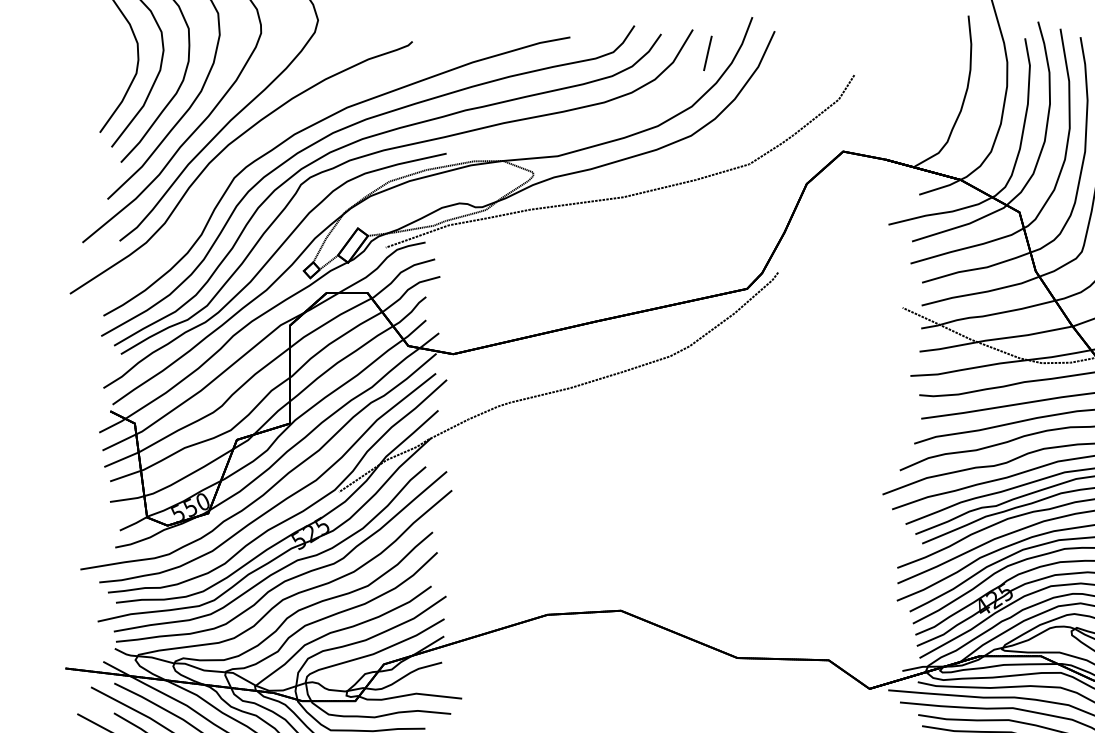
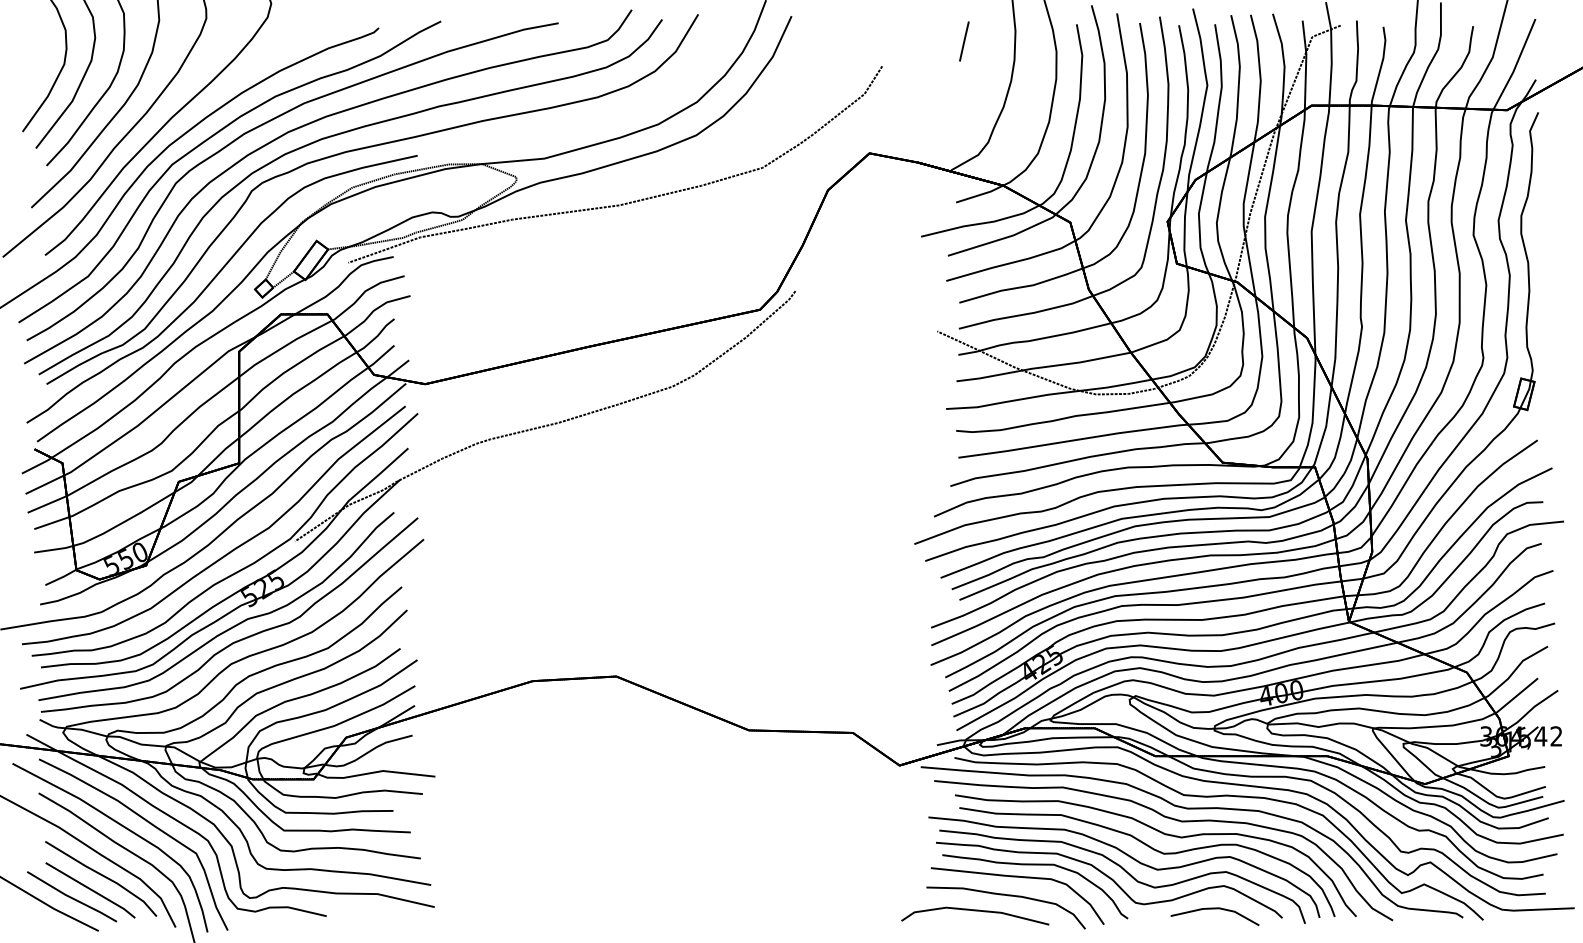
line: (708, 53) -> (964, 41), moved
part: (263, 139) -> (209, 139), added

